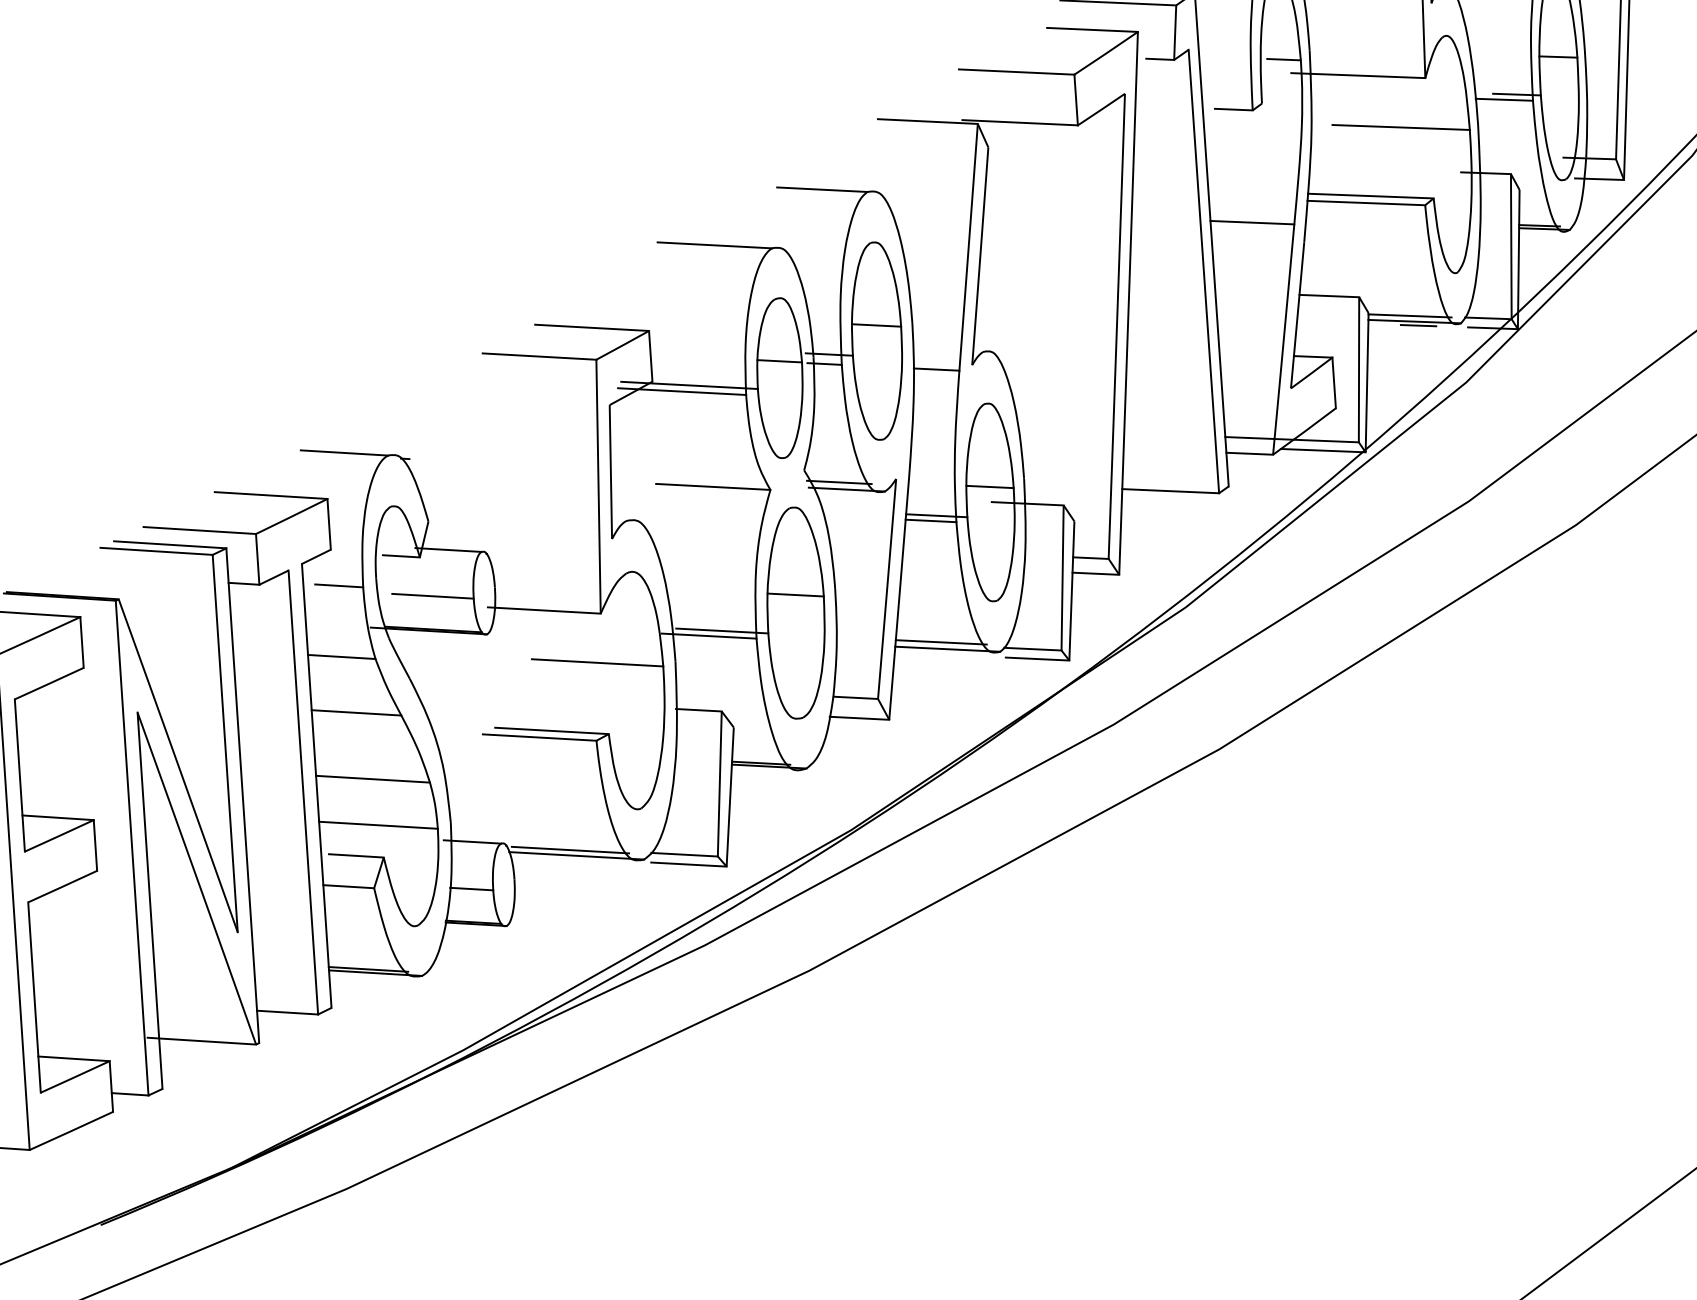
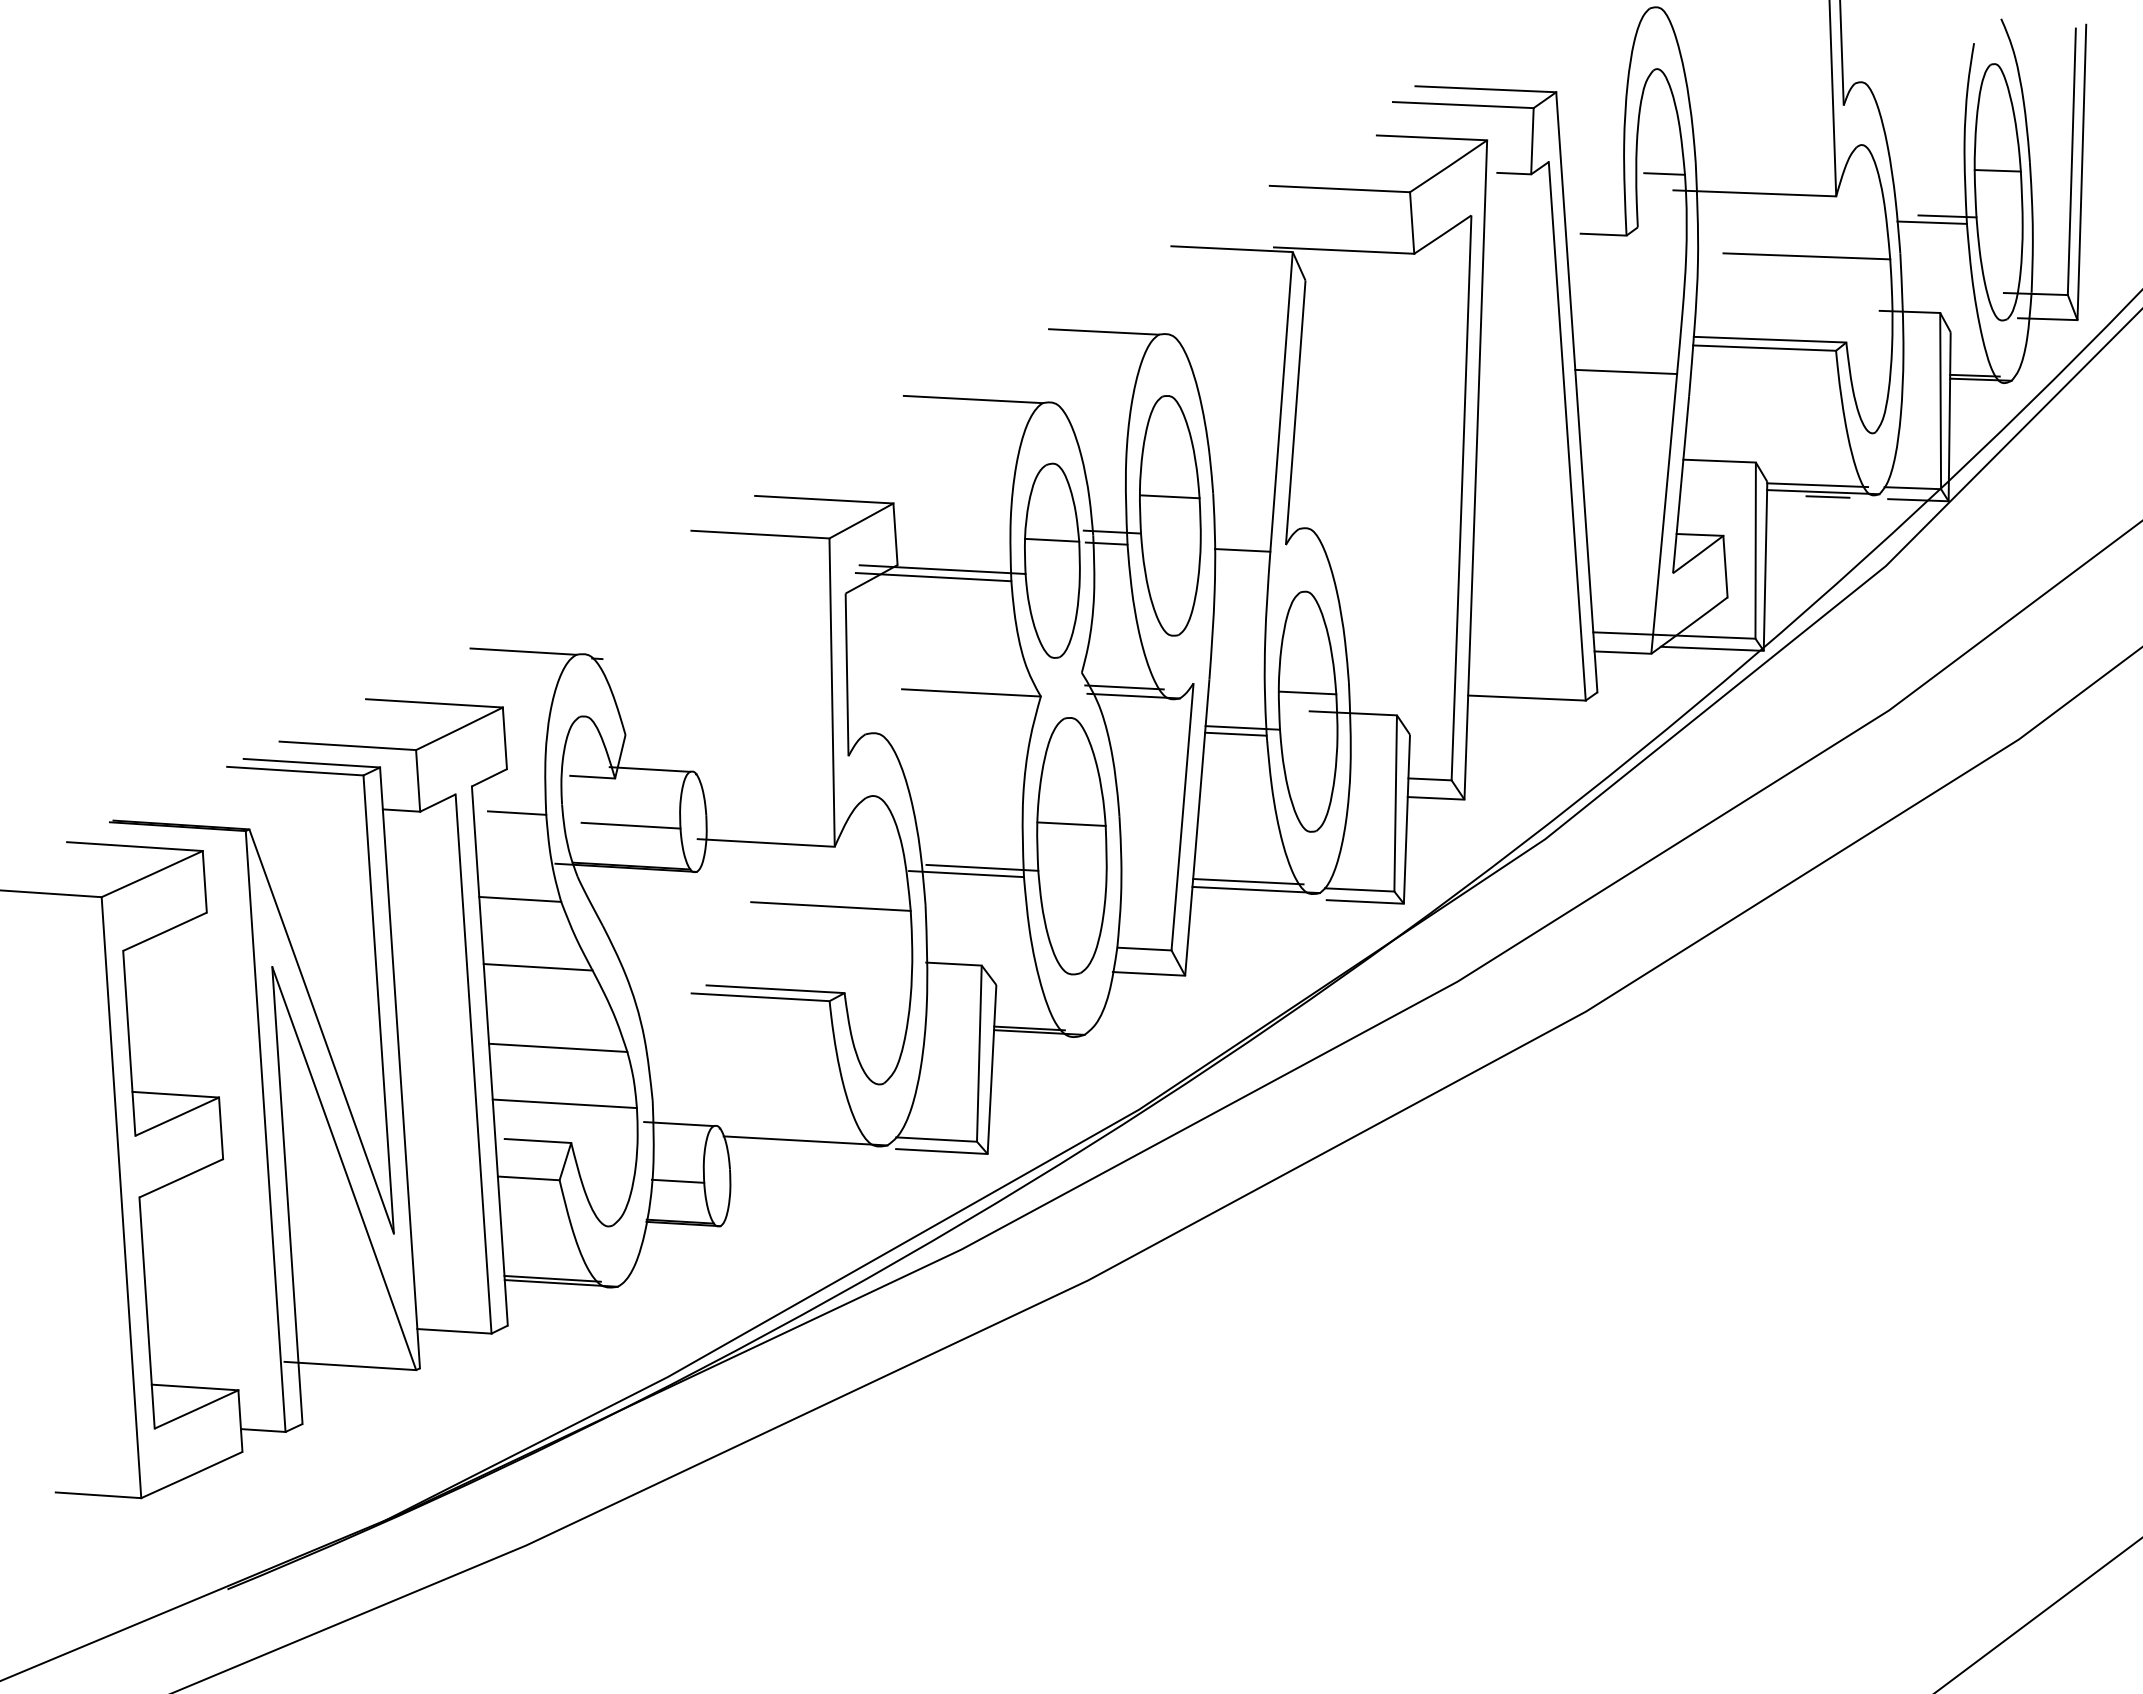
line: (570, 849) -> (797, 1133), removed

